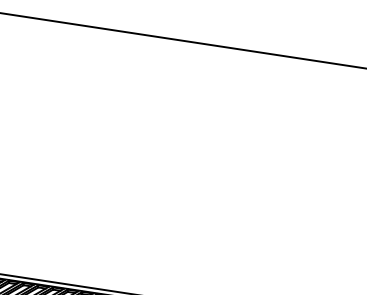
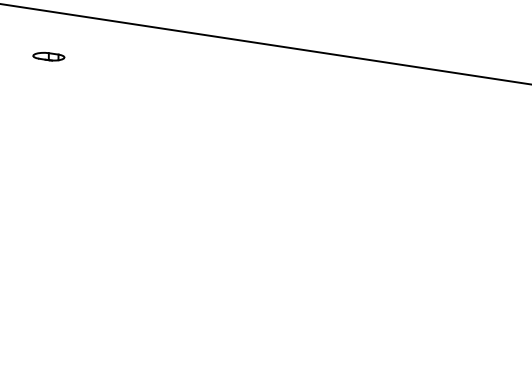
part: (51, 50) -> (48, 56), added

